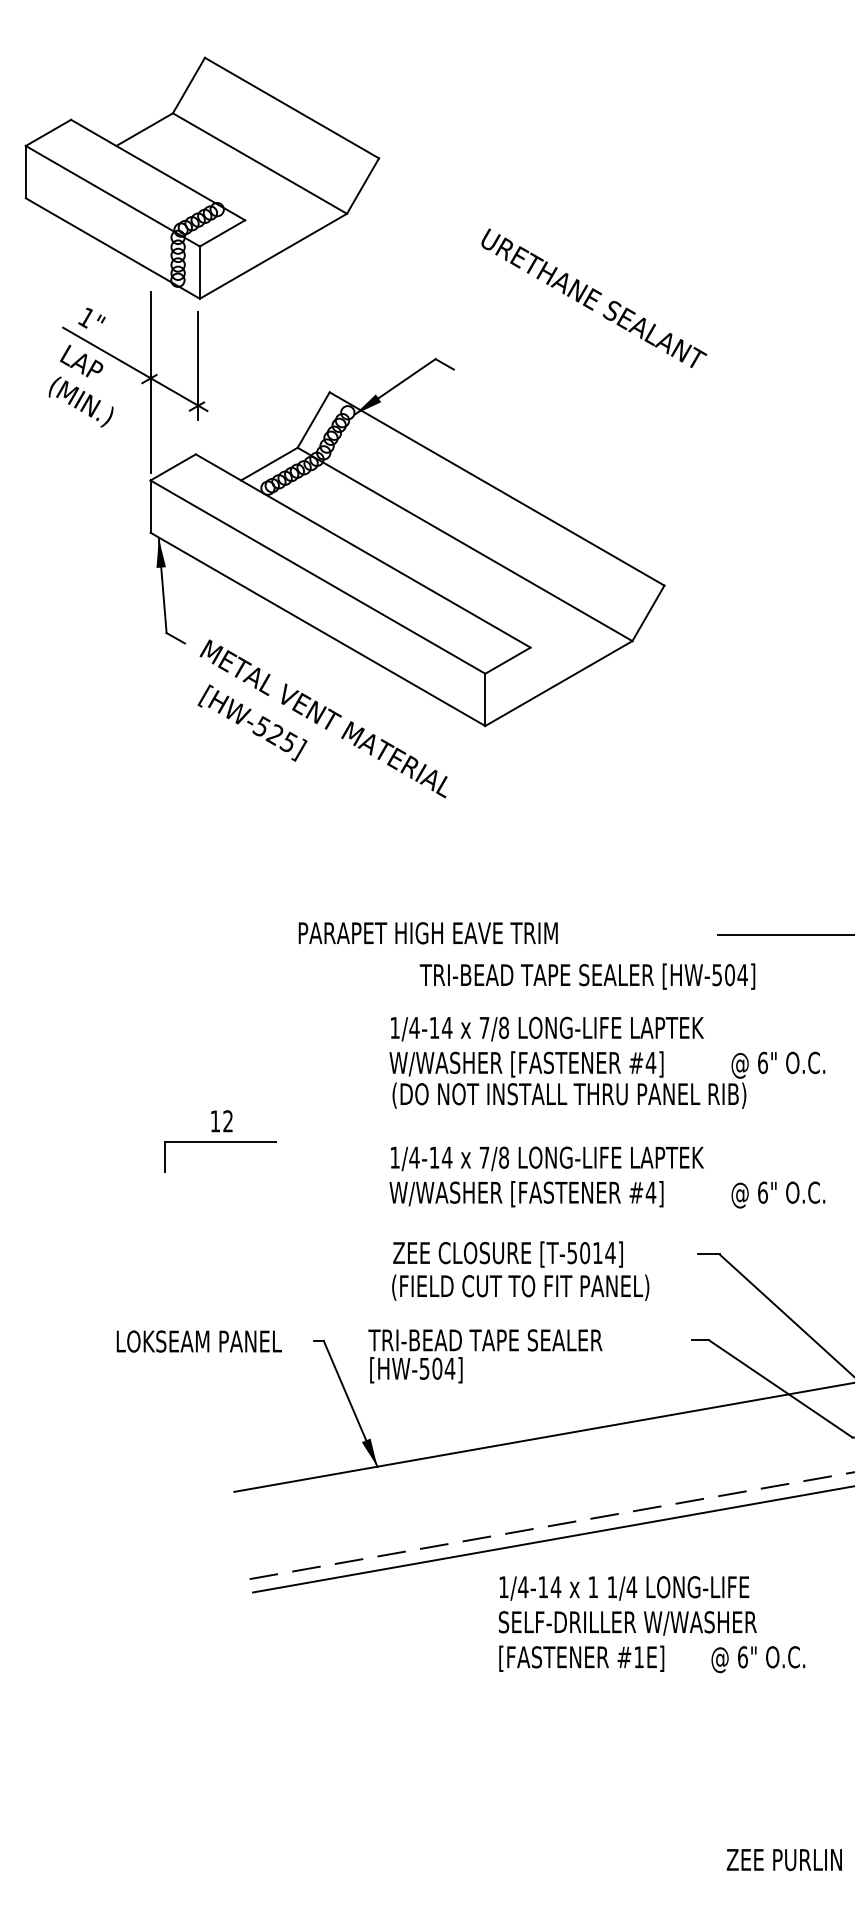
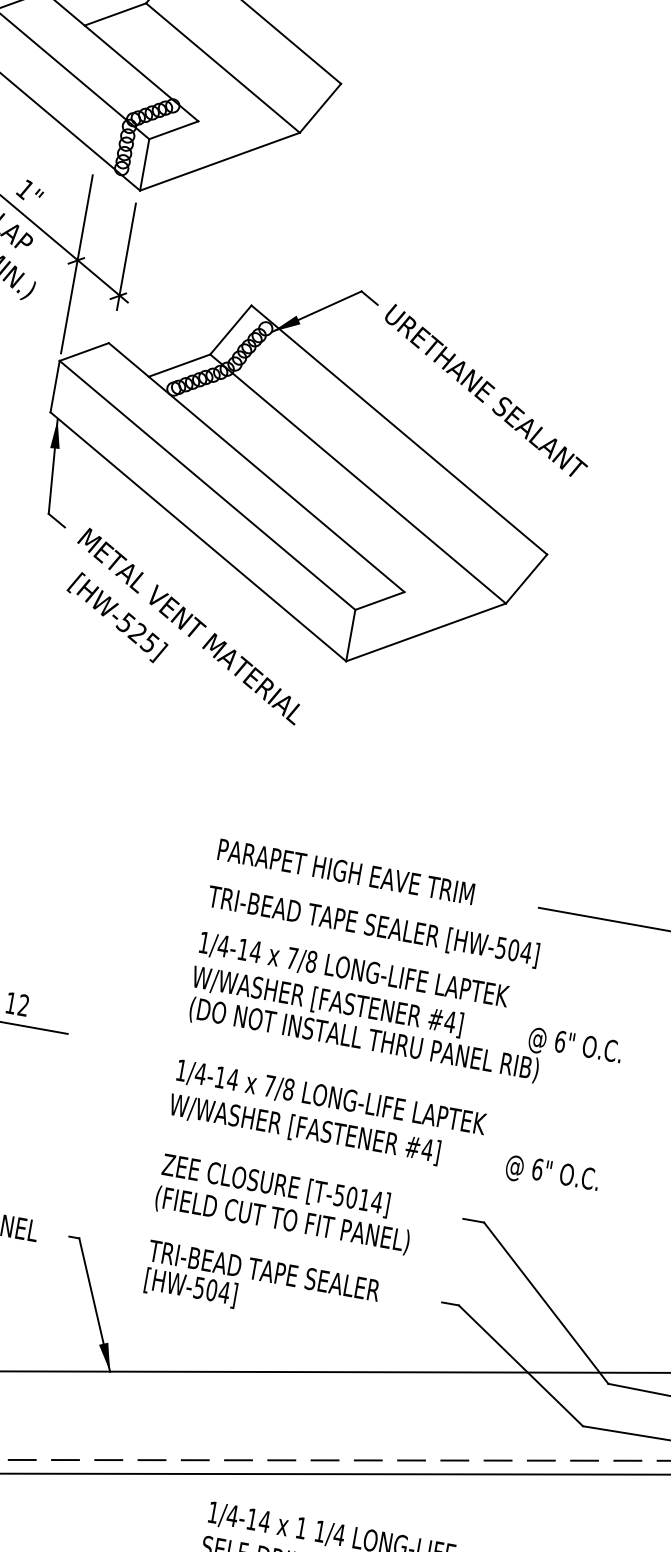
text: (594, 297) -> (487, 390), moved
text: (427, 933) -> (345, 871), moved
text: (587, 976) -> (373, 926), moved
text: (485, 1356) -> (261, 1286), moved

